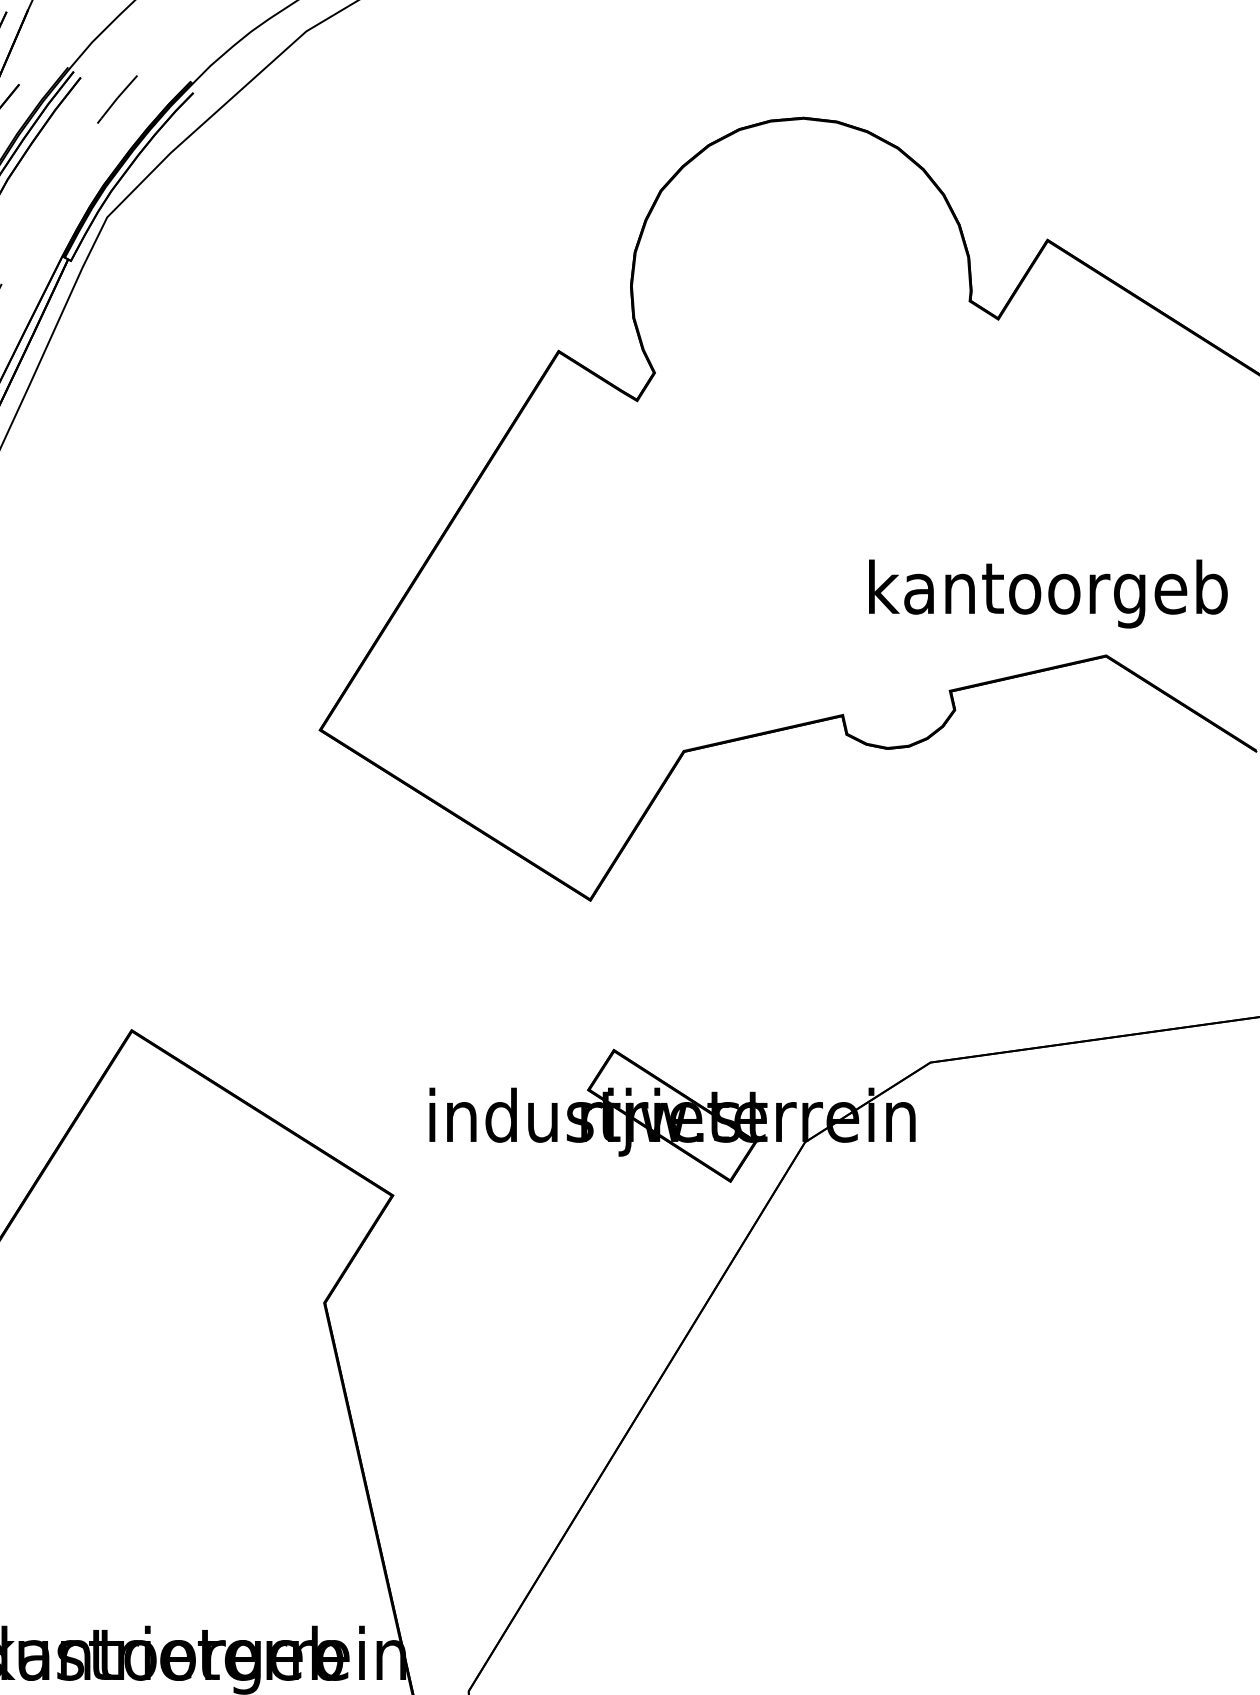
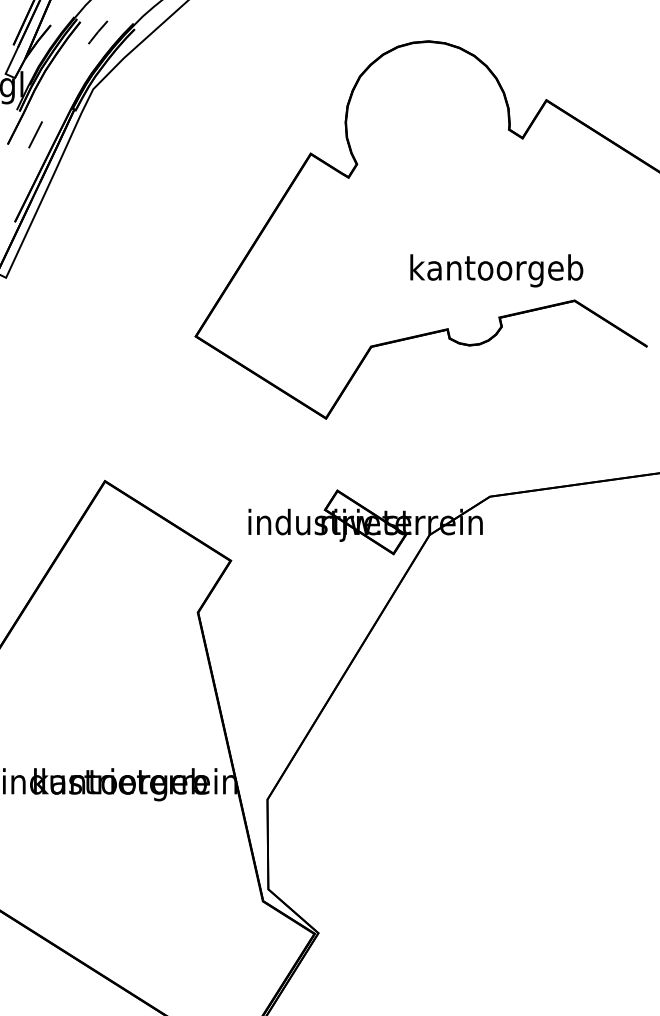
text: (1047, 593) -> (496, 270), moved

